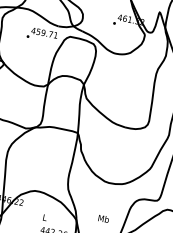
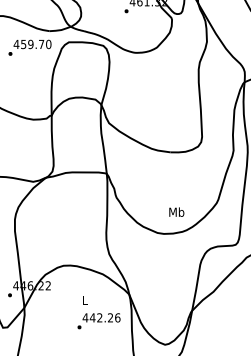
text: (55, 35) -> (48, 44), 459.71 -> 459.70
text: (103, 218) -> (176, 211), moved

